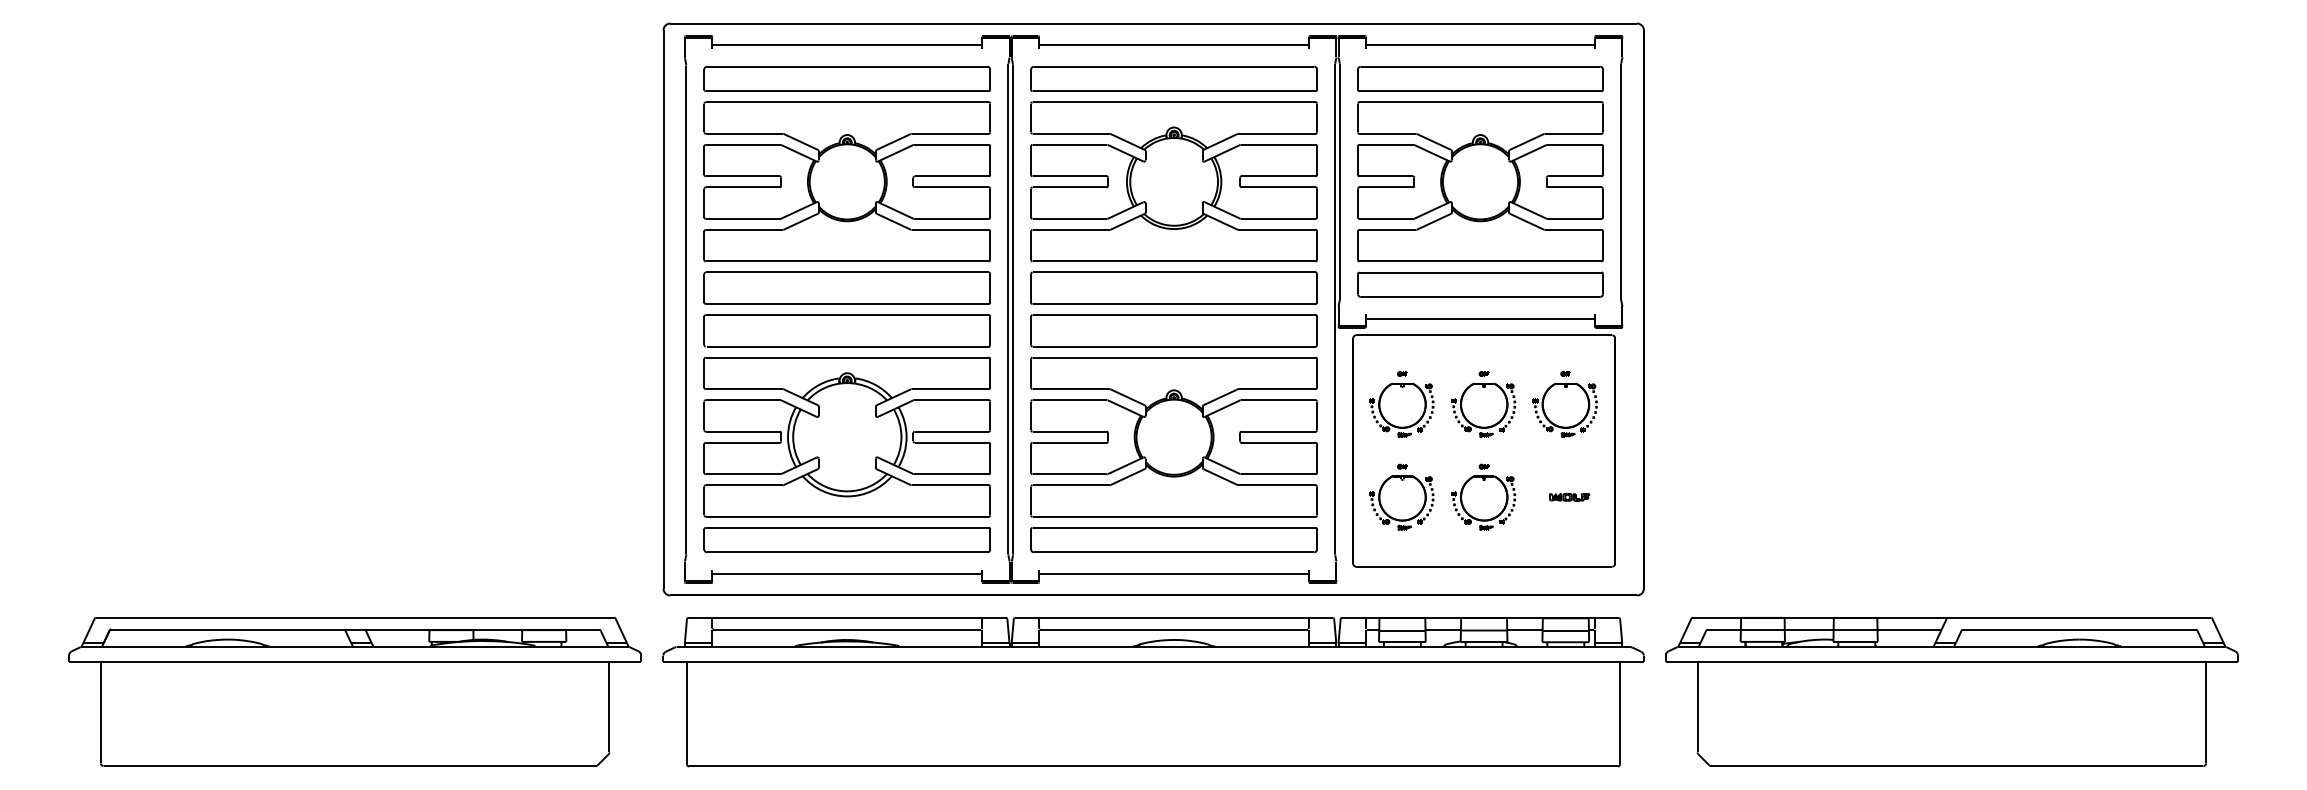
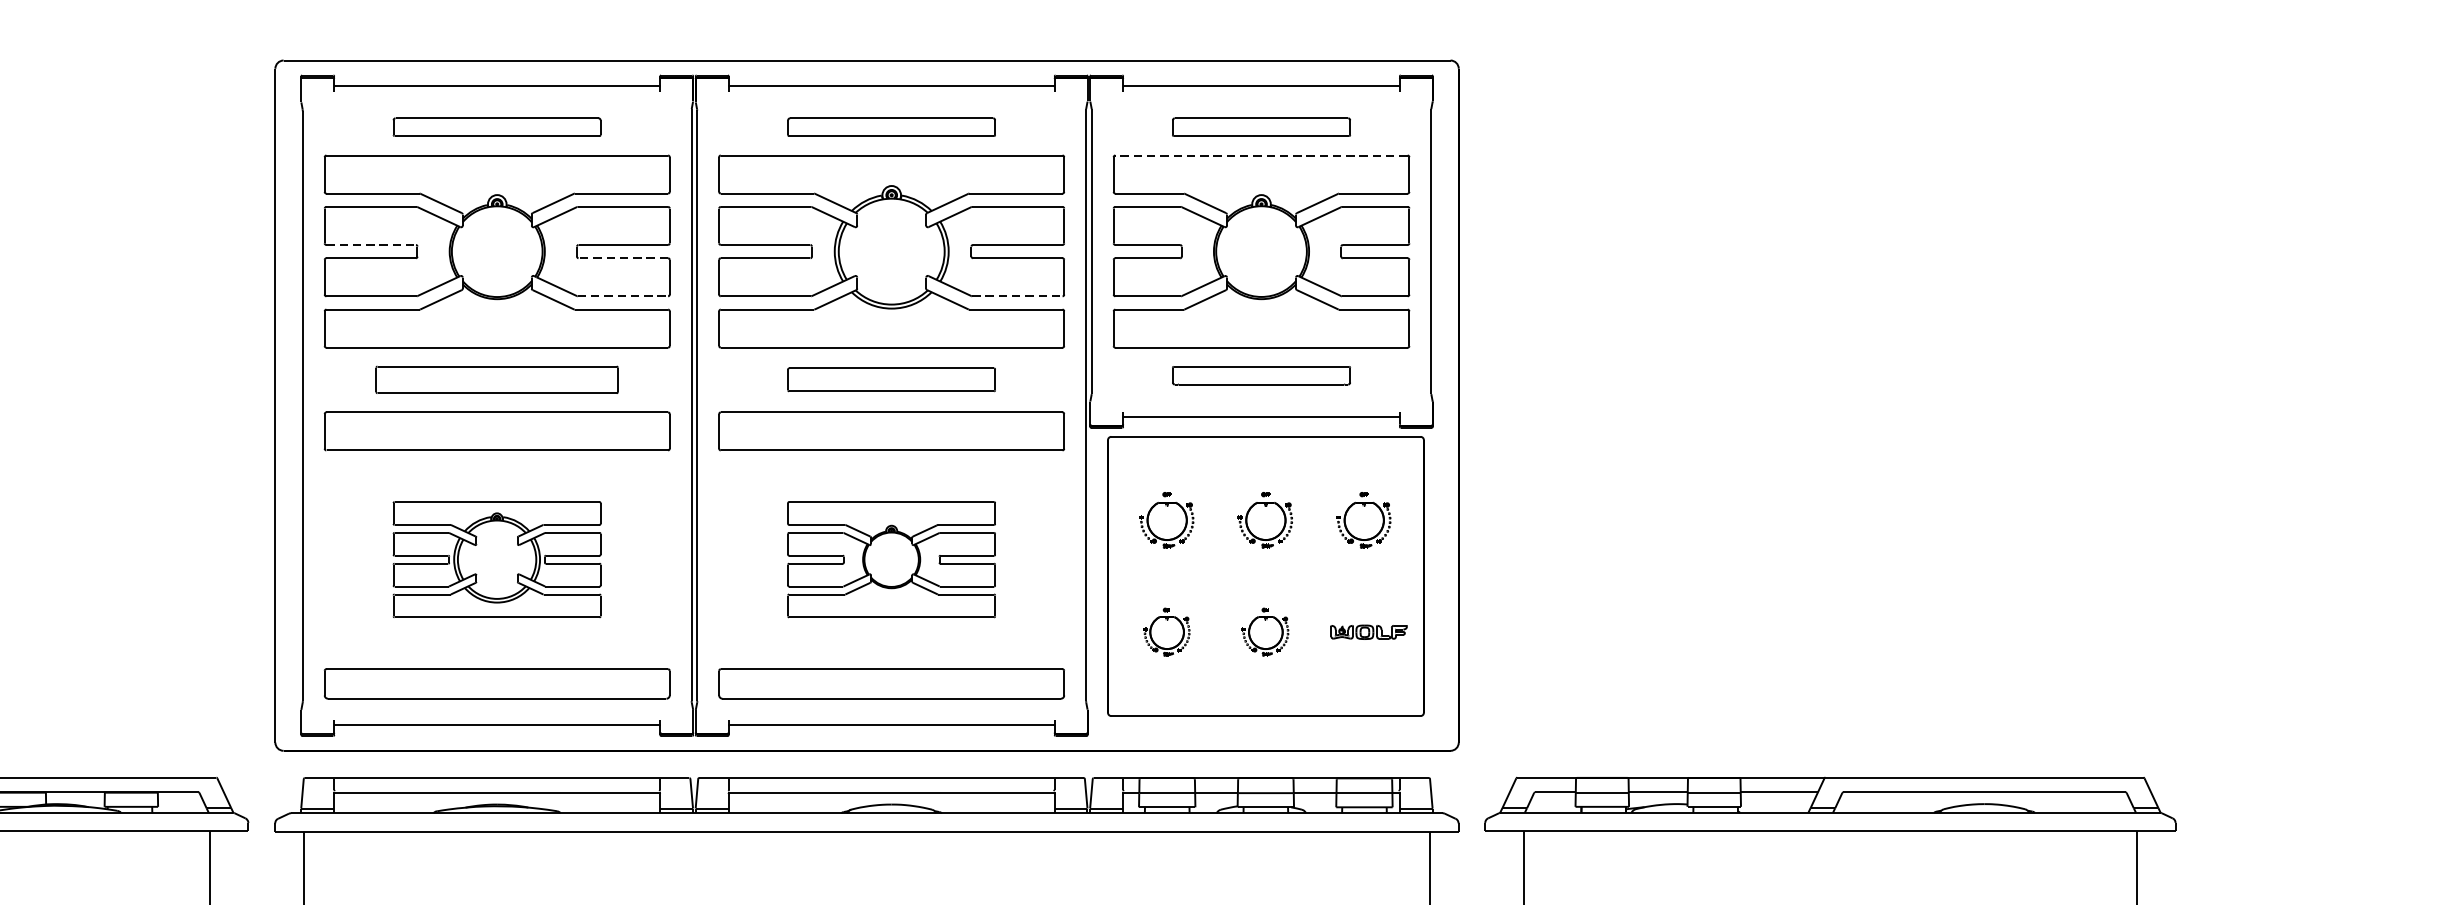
part: (846, 78) -> (496, 126), size x0.6
part: (1173, 78) -> (890, 126), size x0.6
part: (1480, 78) -> (1261, 126), size x0.6
line: (1479, 102) -> (1260, 155), solid -> dashed
line: (743, 176) -> (371, 245), solid -> dashed
line: (951, 187) -> (623, 258), solid -> dashed
line: (951, 218) -> (623, 295), solid -> dashed
line: (1278, 218) -> (1017, 295), solid -> dashed
part: (1480, 284) -> (1261, 375), size x0.6
part: (846, 287) -> (496, 379), size x0.7
part: (1173, 287) -> (890, 379), size x0.6
part: (1401, 404) -> (1166, 520), size x0.7
part: (1483, 404) -> (1265, 520), size x0.7
part: (1564, 404) -> (1362, 520), size x0.7
part: (846, 436) -> (496, 558), size x0.6
part: (1173, 436) -> (890, 558), size x0.6
part: (1401, 496) -> (1166, 631), size x0.6
part: (1483, 496) -> (1265, 631), size x0.6
part: (1569, 497) -> (1368, 632), size x1.6

